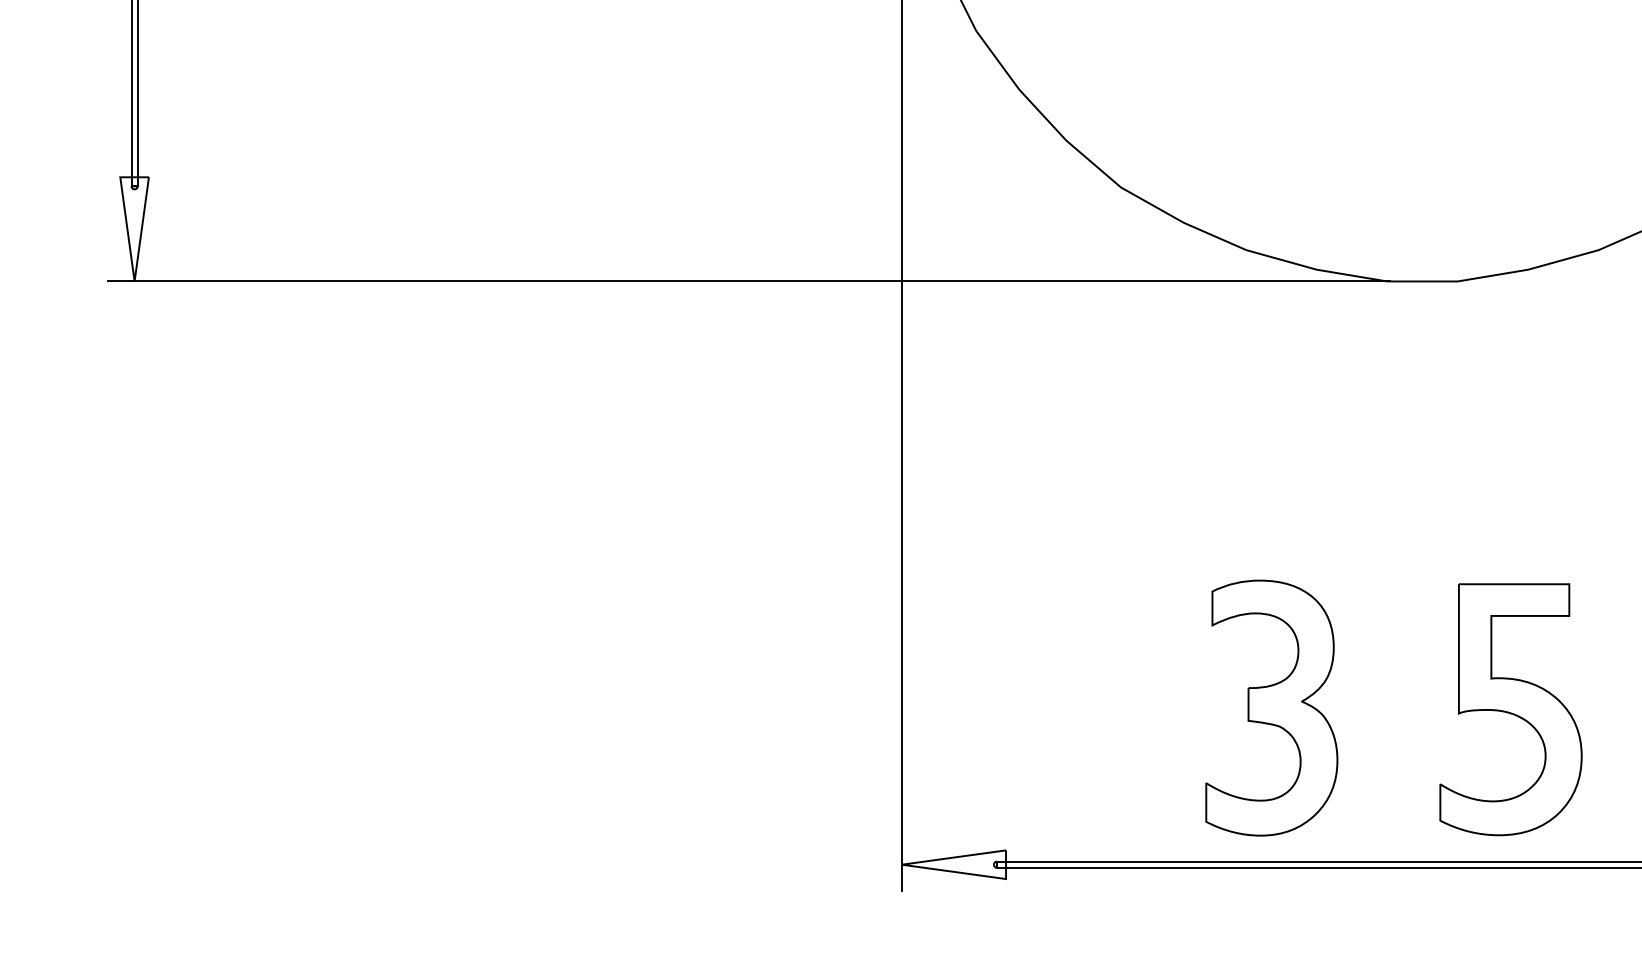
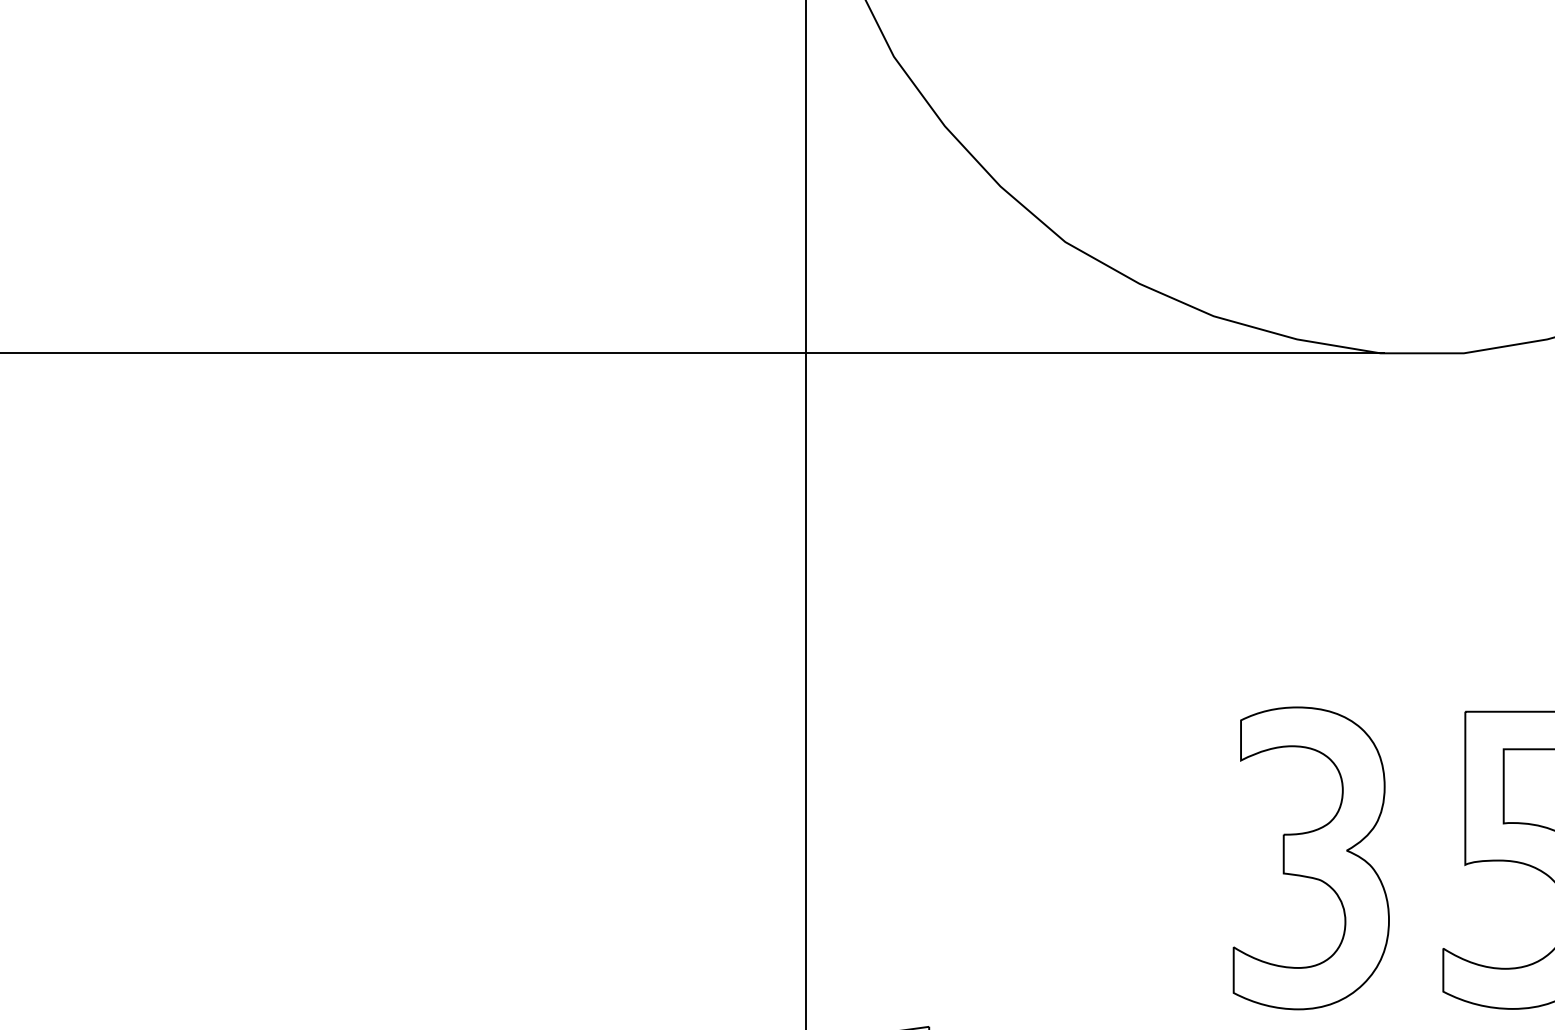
part: (1271, 707) -> (1310, 857), moved

